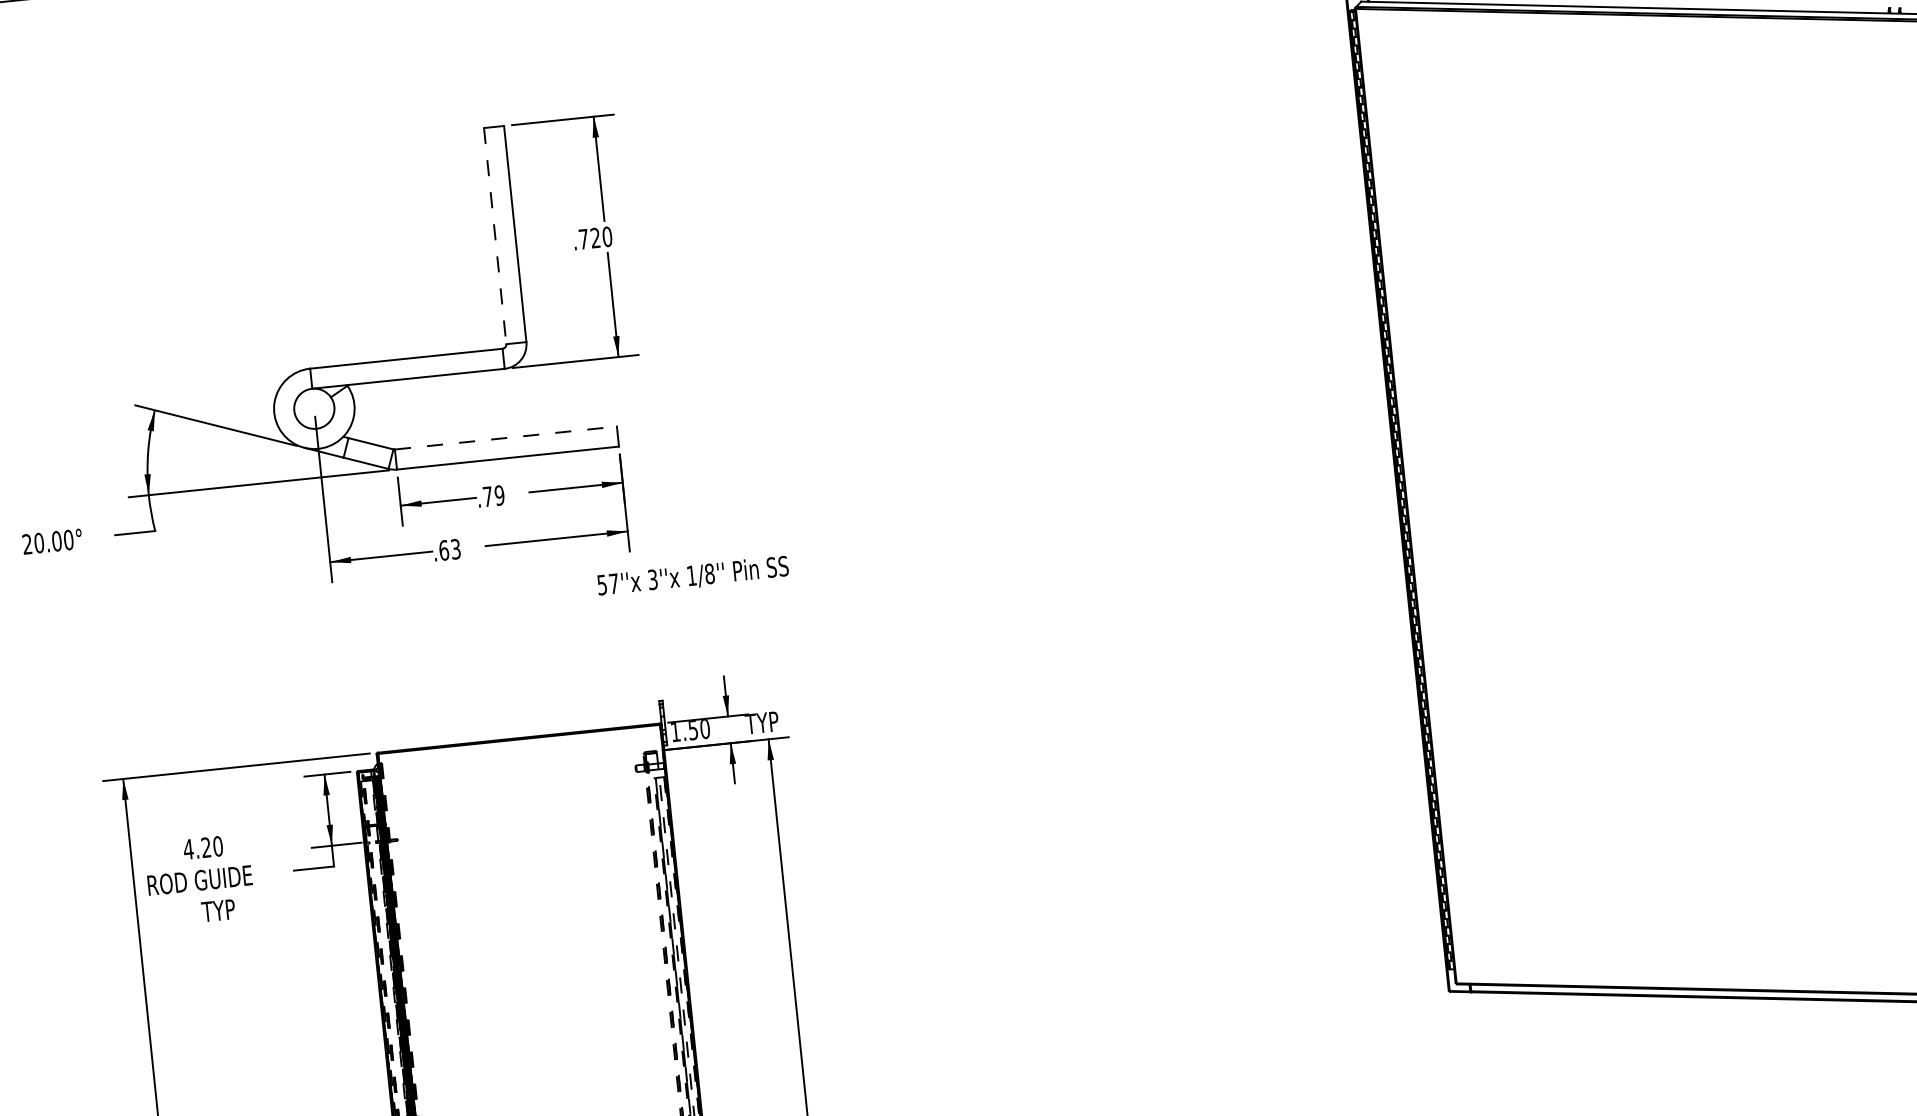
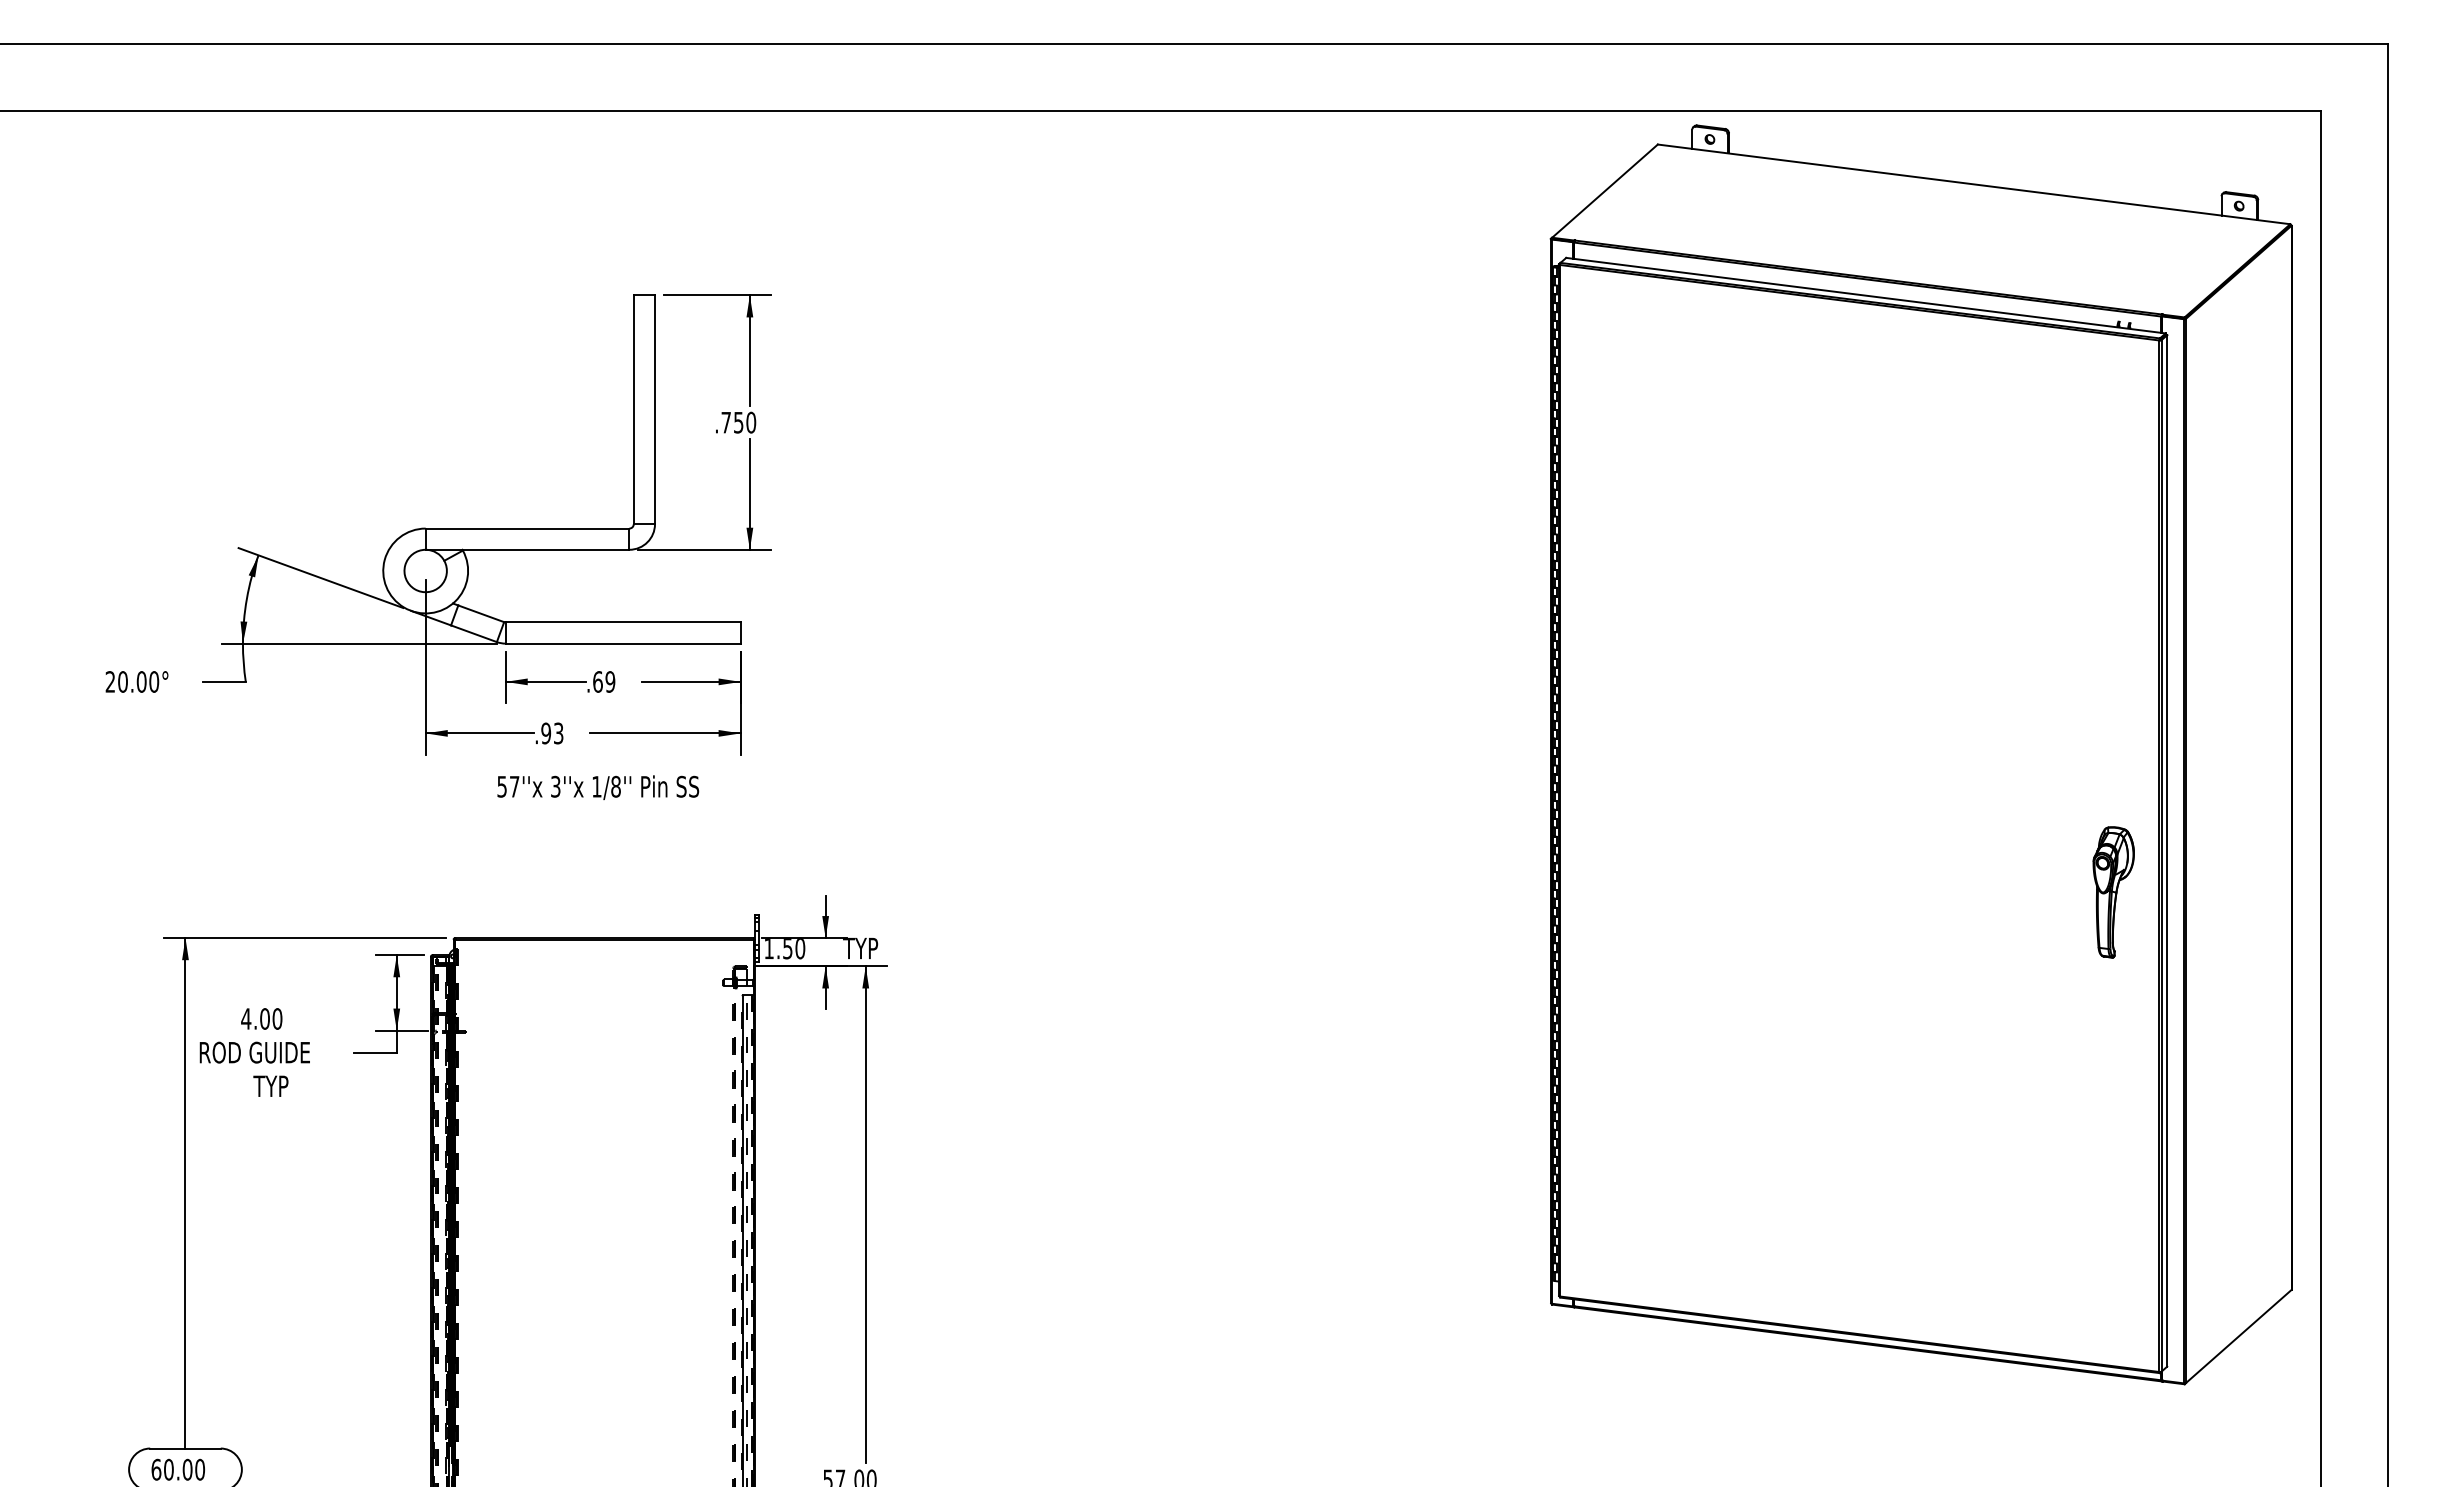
line: (494, 236) -> (633, 410), dashed -> solid
text: (595, 237) -> (738, 422), .720 -> .750
line: (506, 438) -> (623, 622), dashed -> solid
text: (487, 496) -> (597, 681), .79 -> .69
text: (444, 550) -> (546, 733), .63 -> .93
text: (693, 576) -> (598, 787), moved
text: (205, 847) -> (264, 1018), 4.20 -> 4.00

